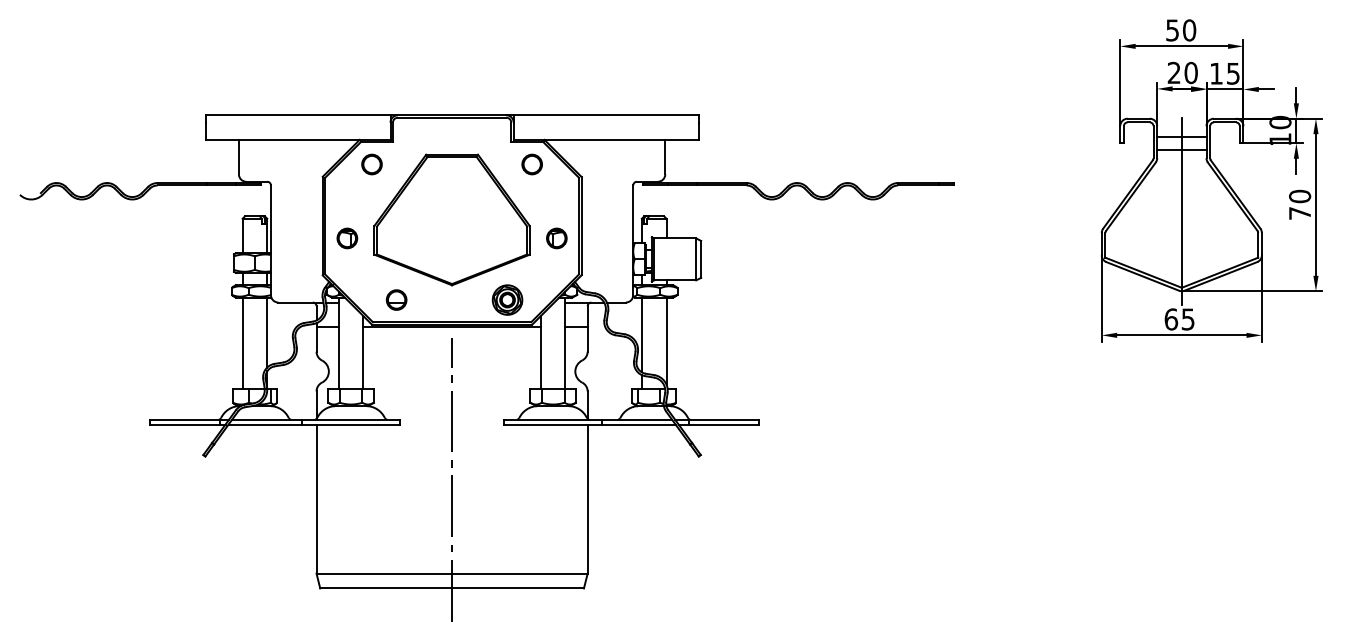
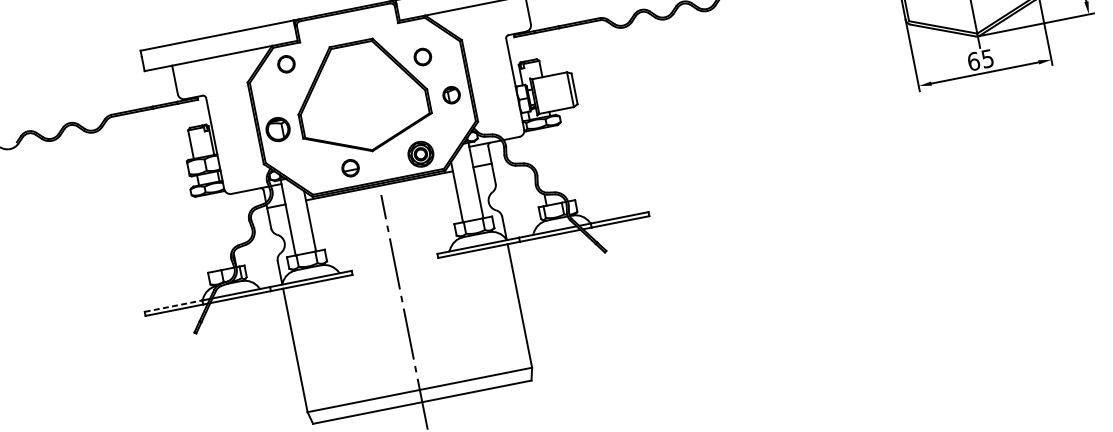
part: (531, 164) -> (422, 57), moved
part: (347, 238) -> (278, 129), size x1.4
part: (396, 299) -> (350, 167), moved
line: (267, 332) -> (227, 220), removed
line: (641, 334) -> (537, 160), removed
line: (666, 340) -> (559, 161), removed
line: (242, 342) -> (208, 232), removed
line: (185, 419) -> (173, 306), solid -> dashed

